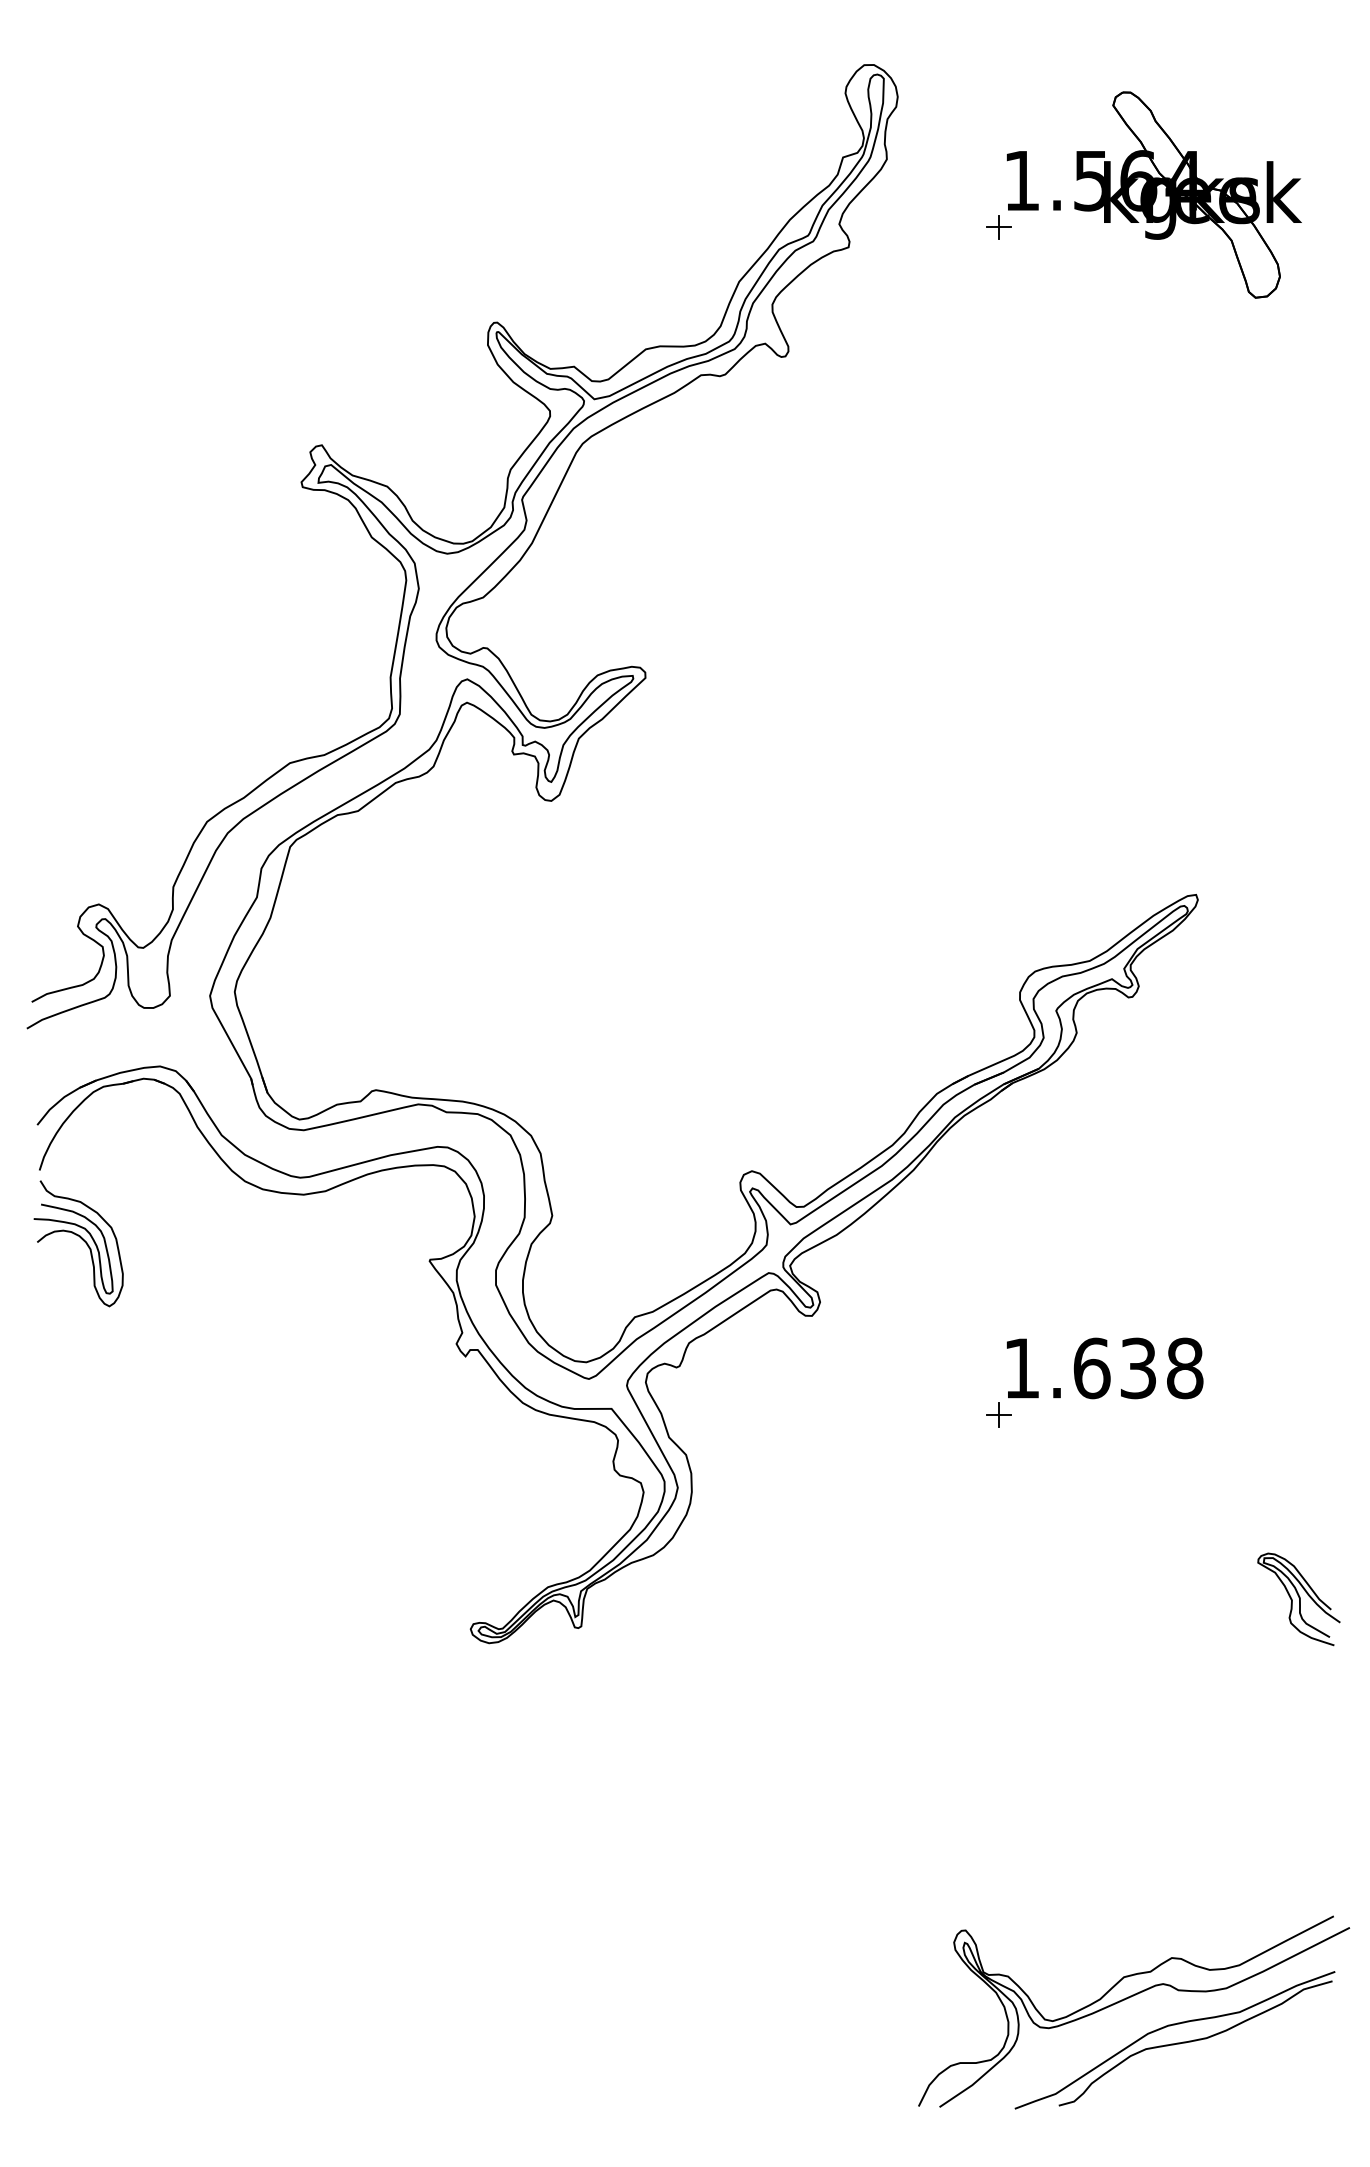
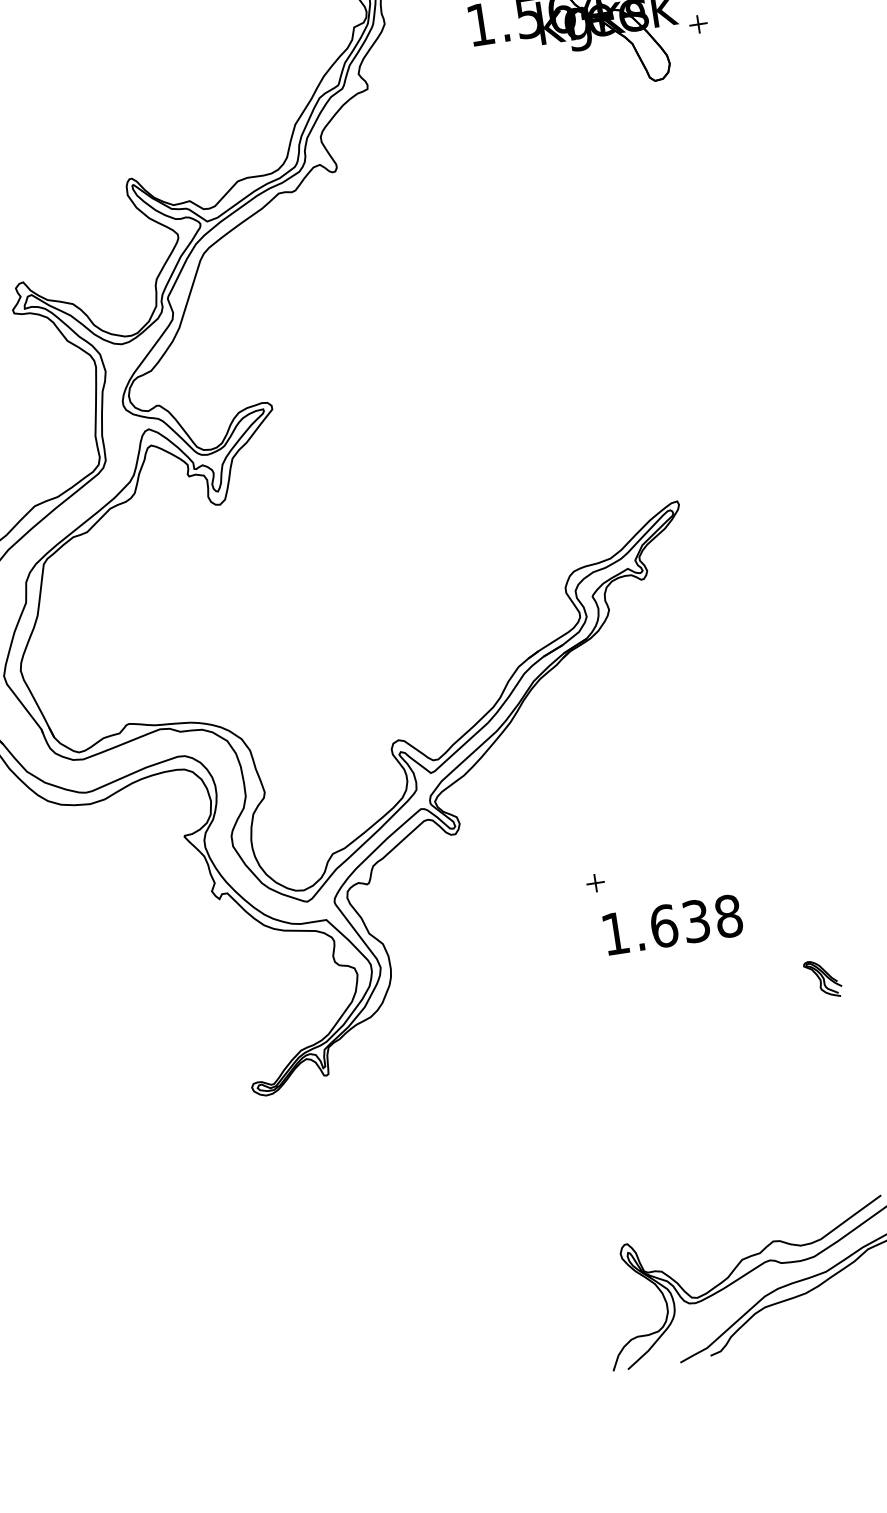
part: (998, 227) -> (698, 24), moved
text: (1105, 1368) -> (673, 924), moved
part: (1298, 1599) -> (823, 979), size x0.6

